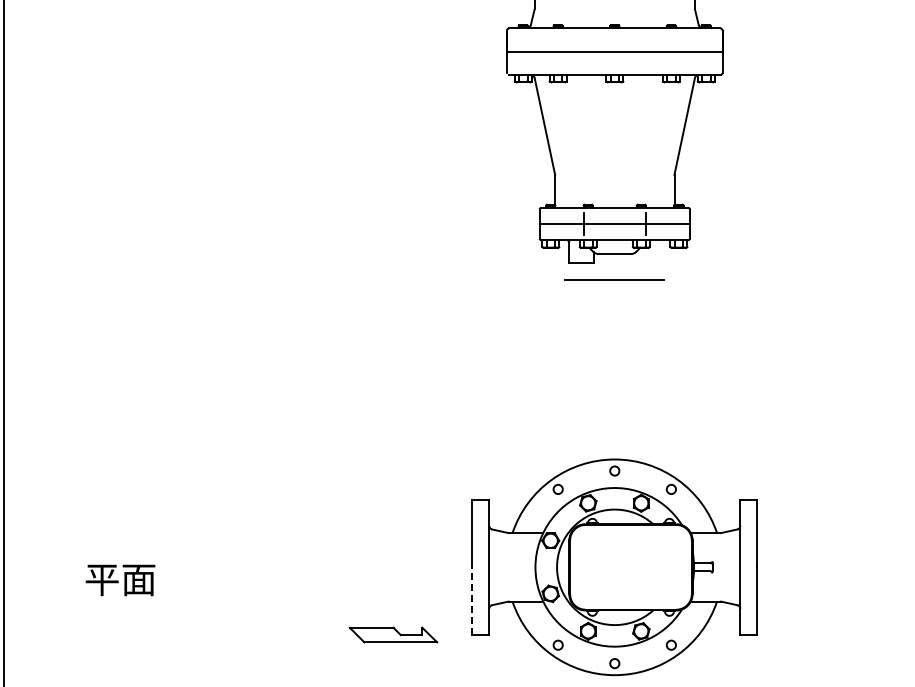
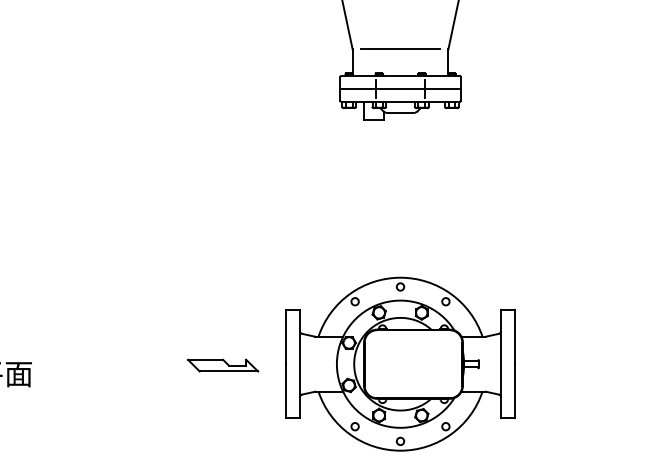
line: (614, 279) -> (400, 49), moved
line: (472, 601) -> (286, 391), dashed -> solid
part: (393, 634) -> (223, 365), moved

